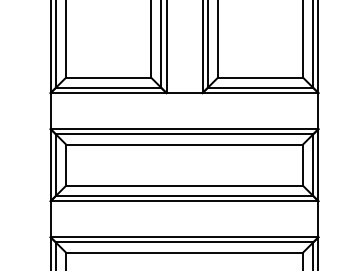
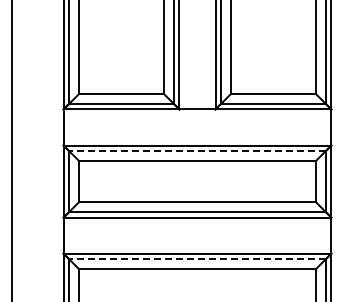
line: (184, 134) -> (197, 150), solid -> dashed
line: (184, 242) -> (197, 258), solid -> dashed

